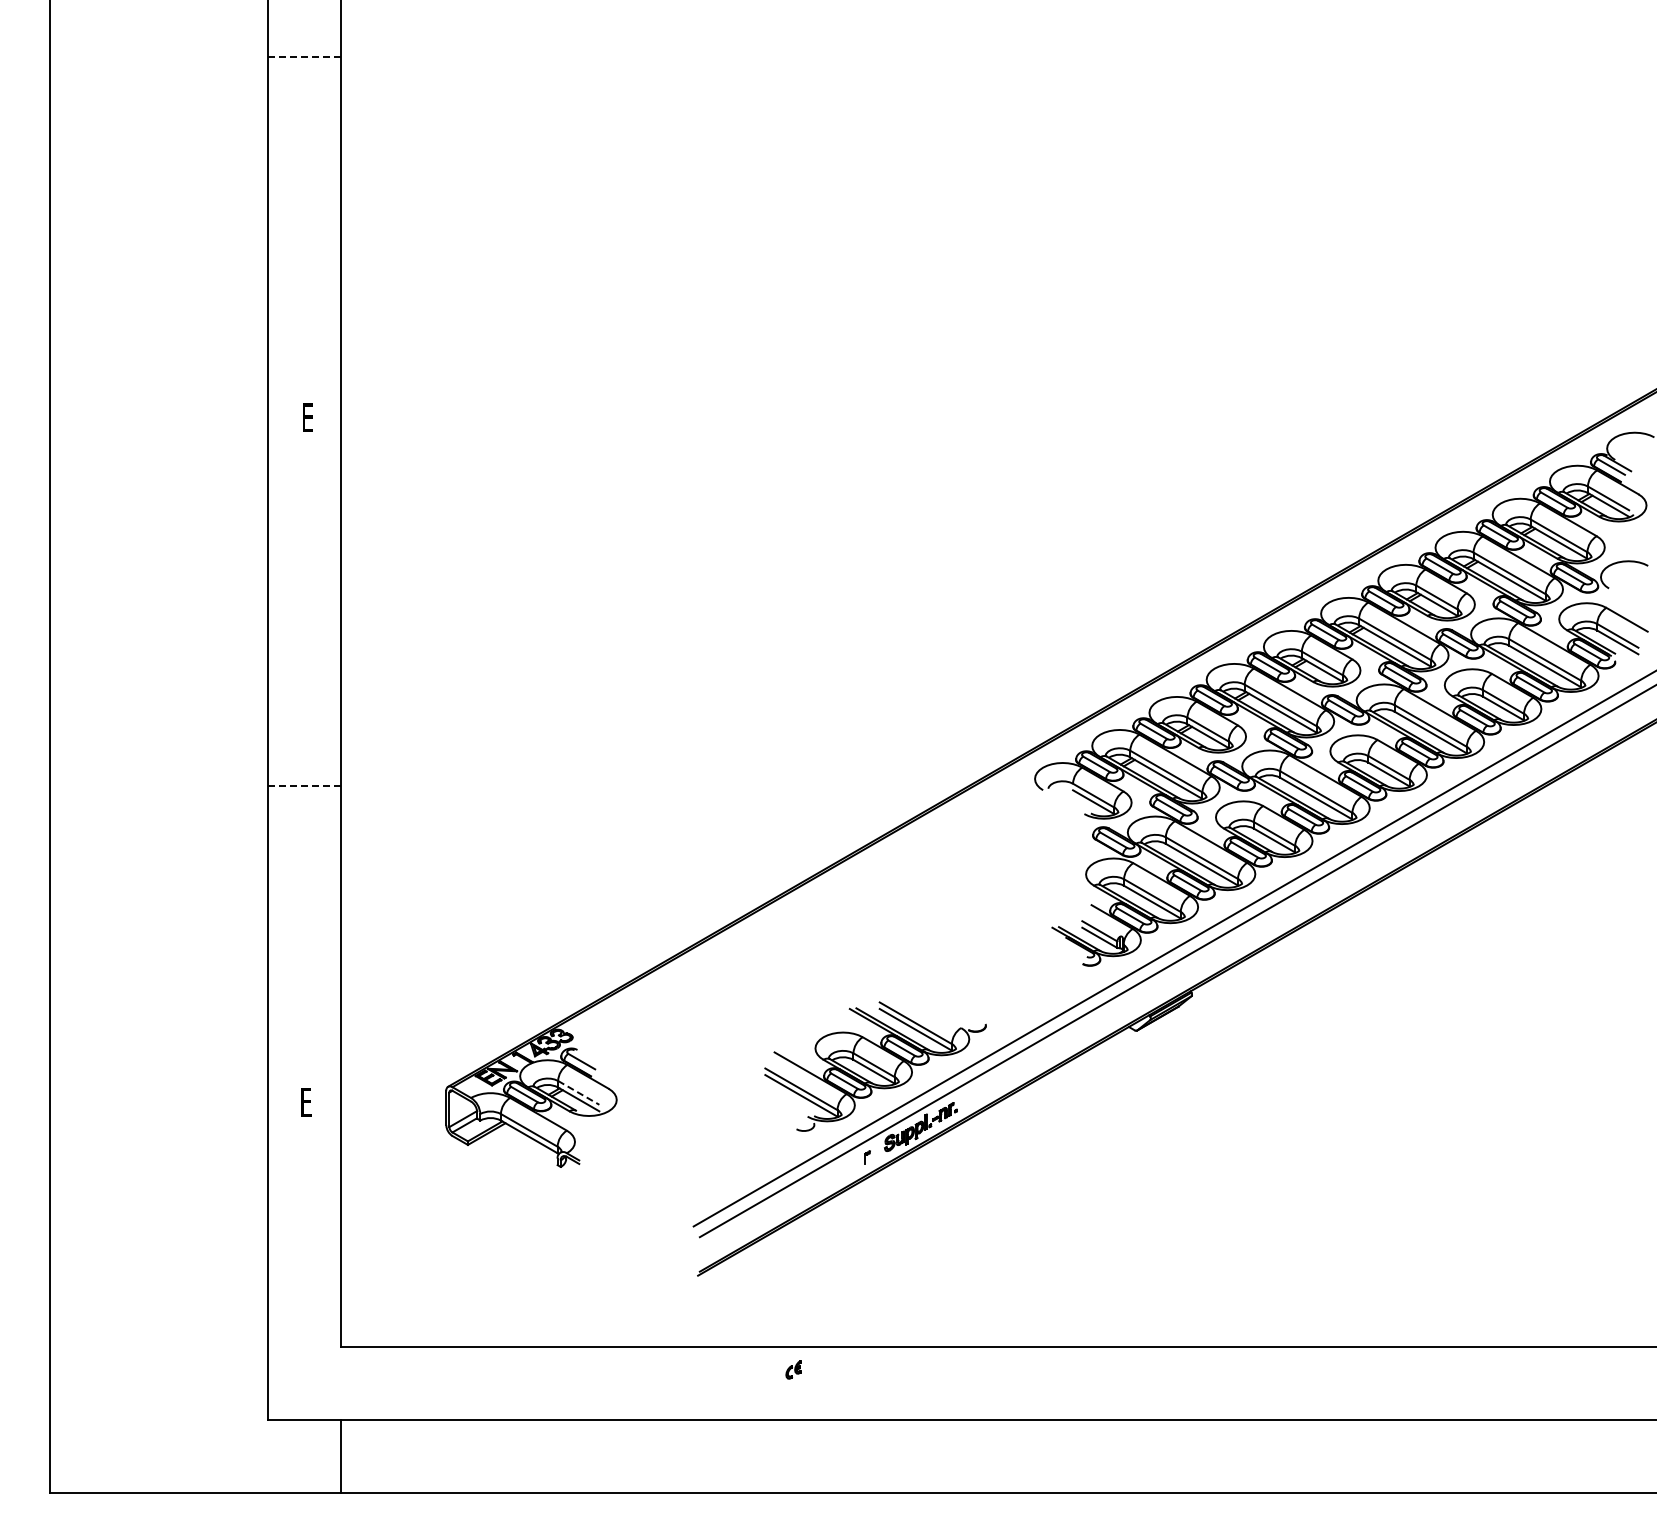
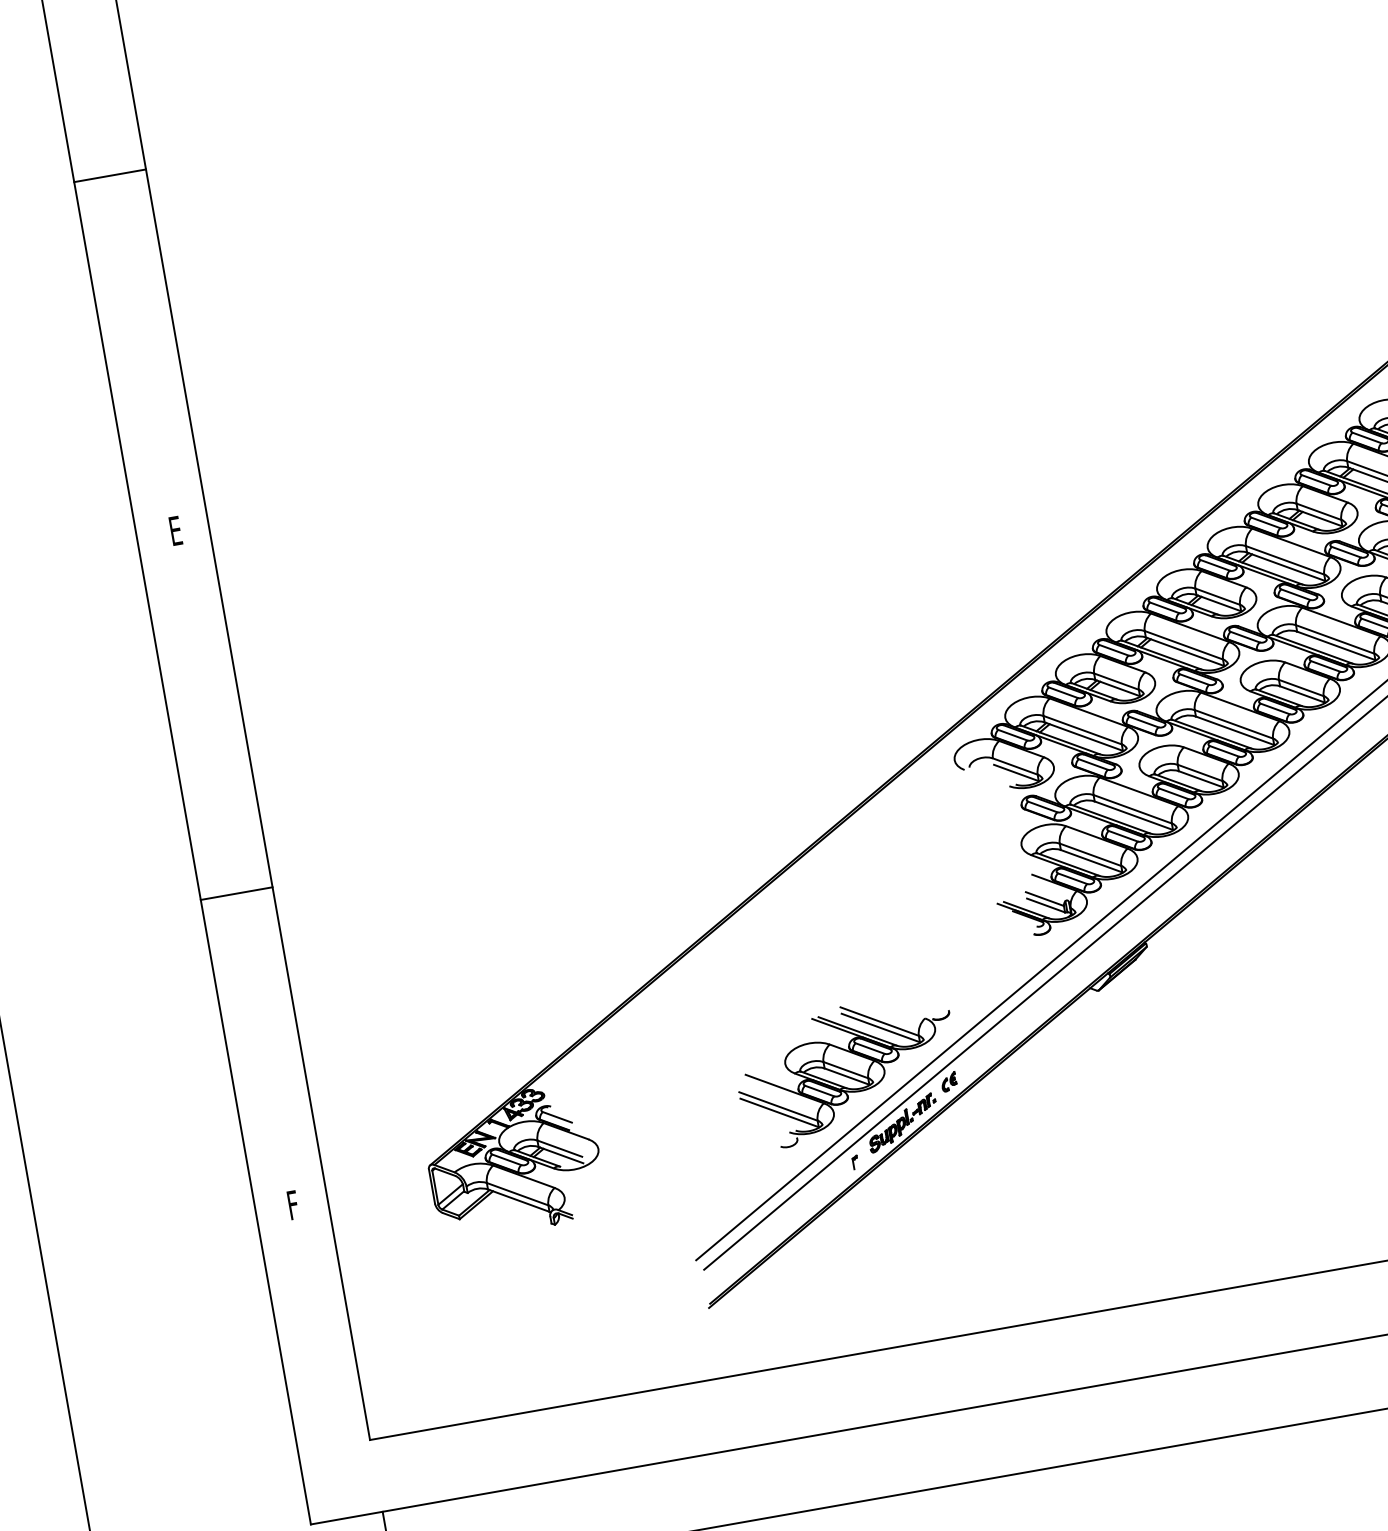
line: (305, 56) -> (110, 175), dashed -> solid
line: (305, 785) -> (237, 893), dashed -> solid
line: (578, 1092) -> (559, 1148), dashed -> solid
text: (306, 1102) -> (293, 1205), E -> F
part: (793, 1369) -> (948, 1081), moved

